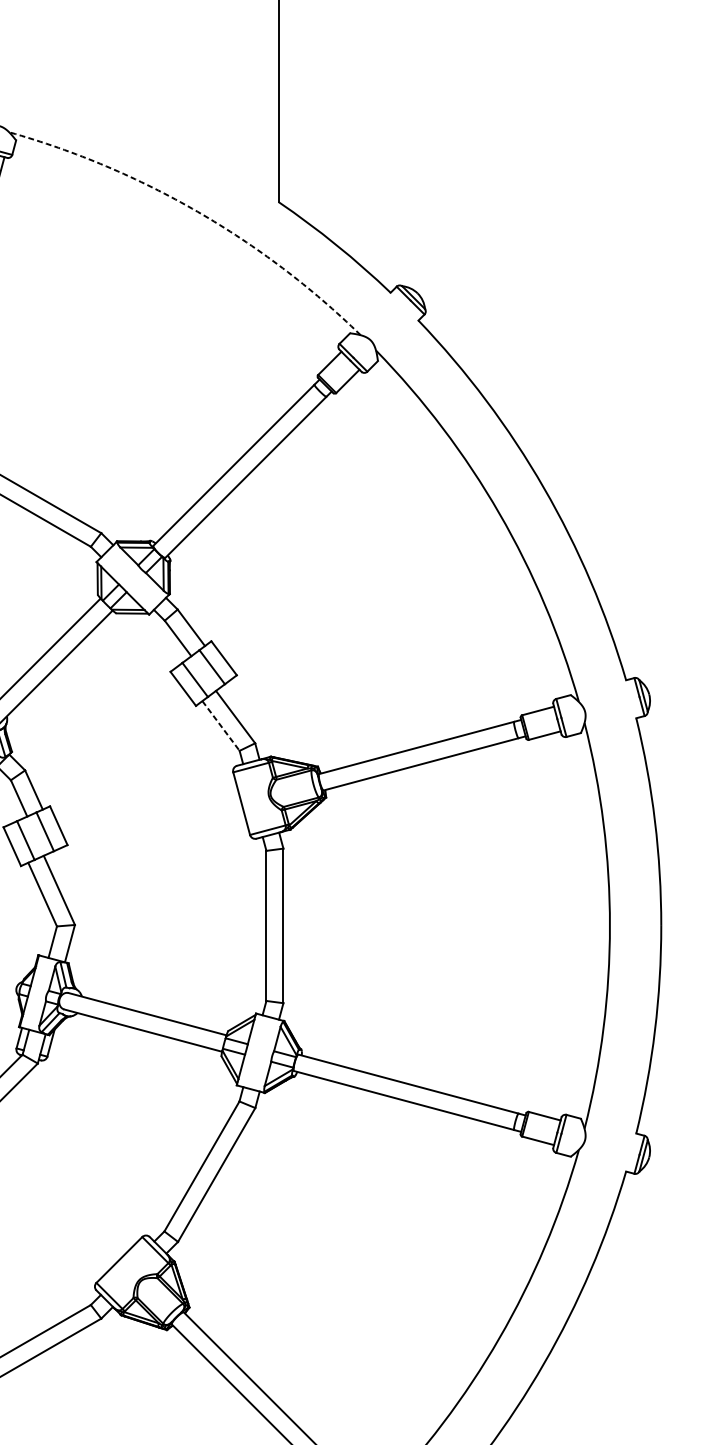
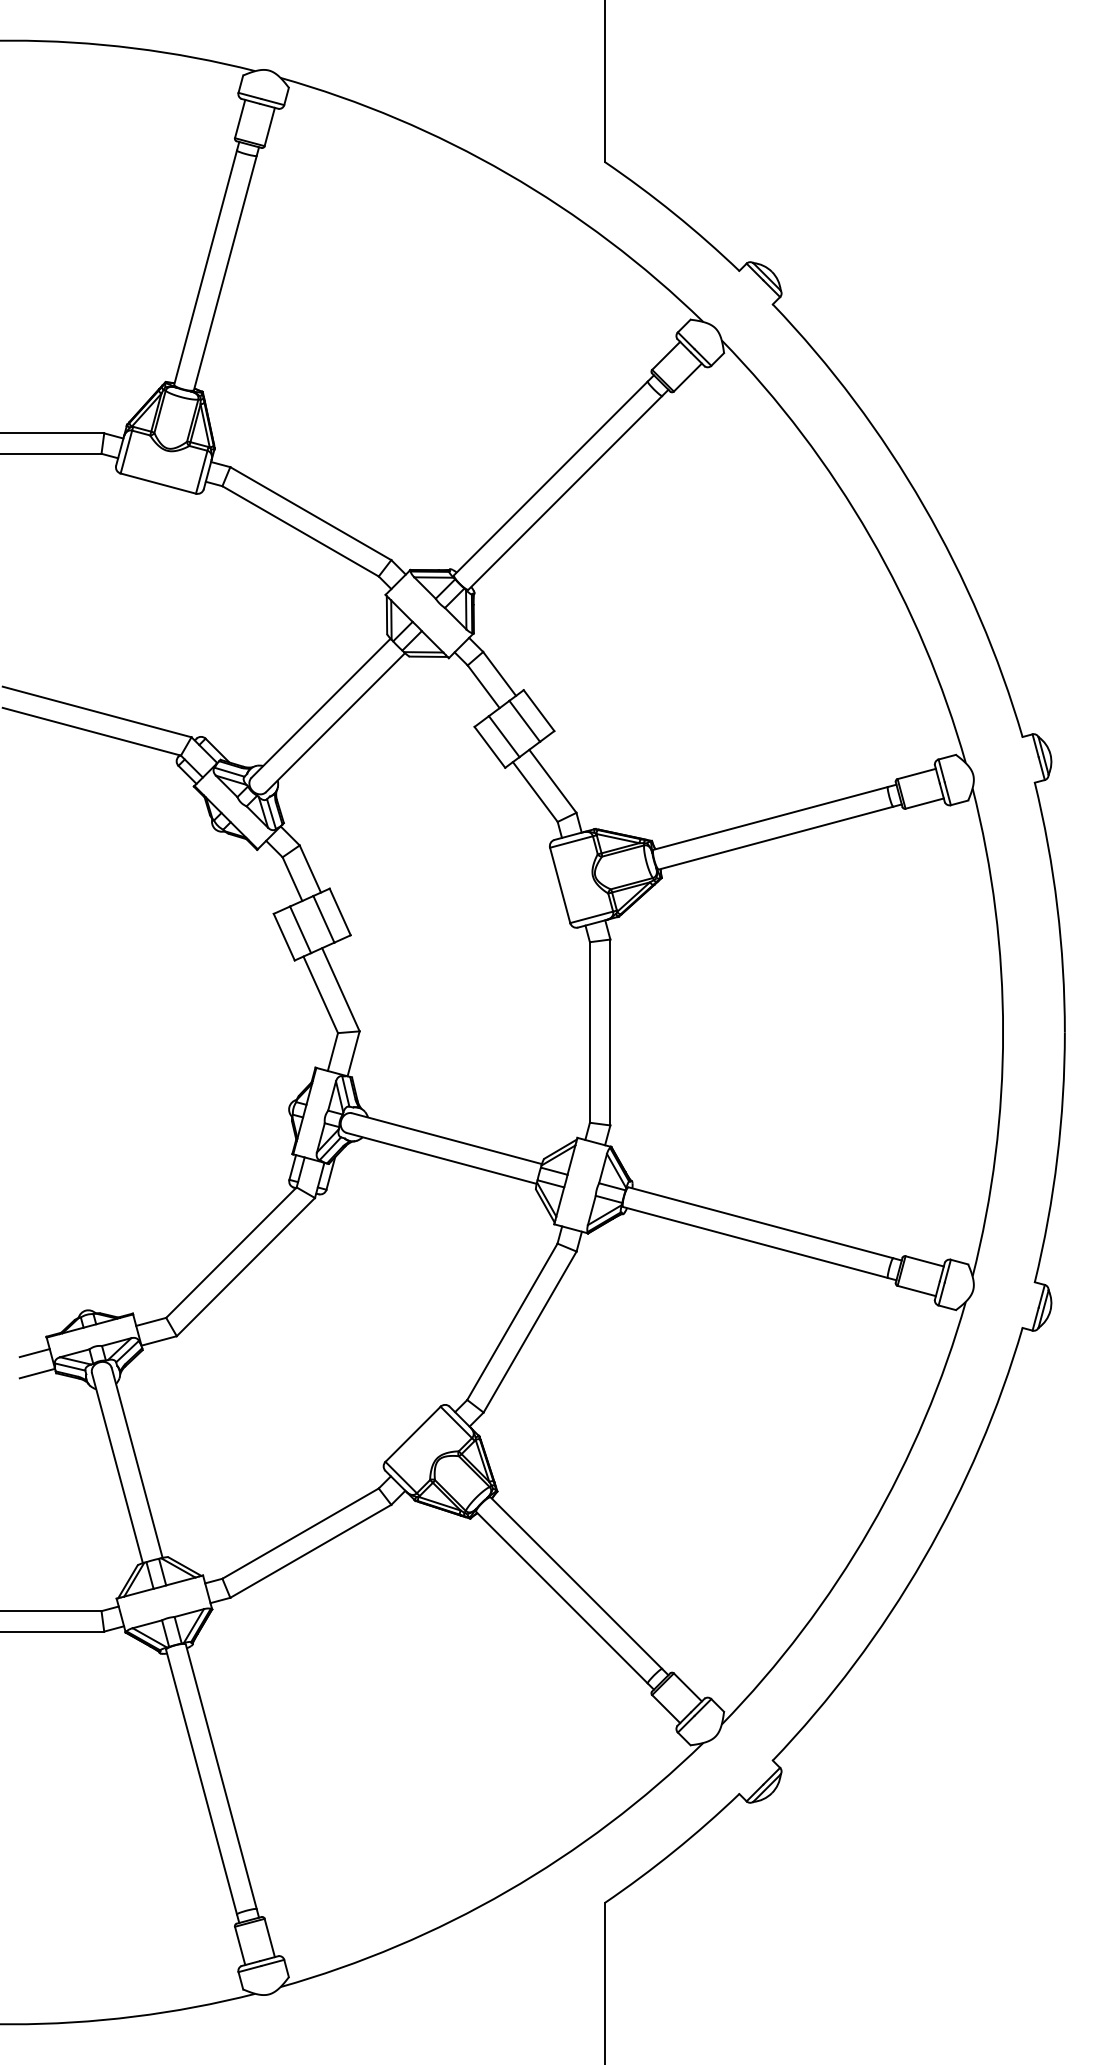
arc: (197, 211) -> (507, 173), dashed -> solid
line: (221, 726) -> (535, 792), dashed -> solid

